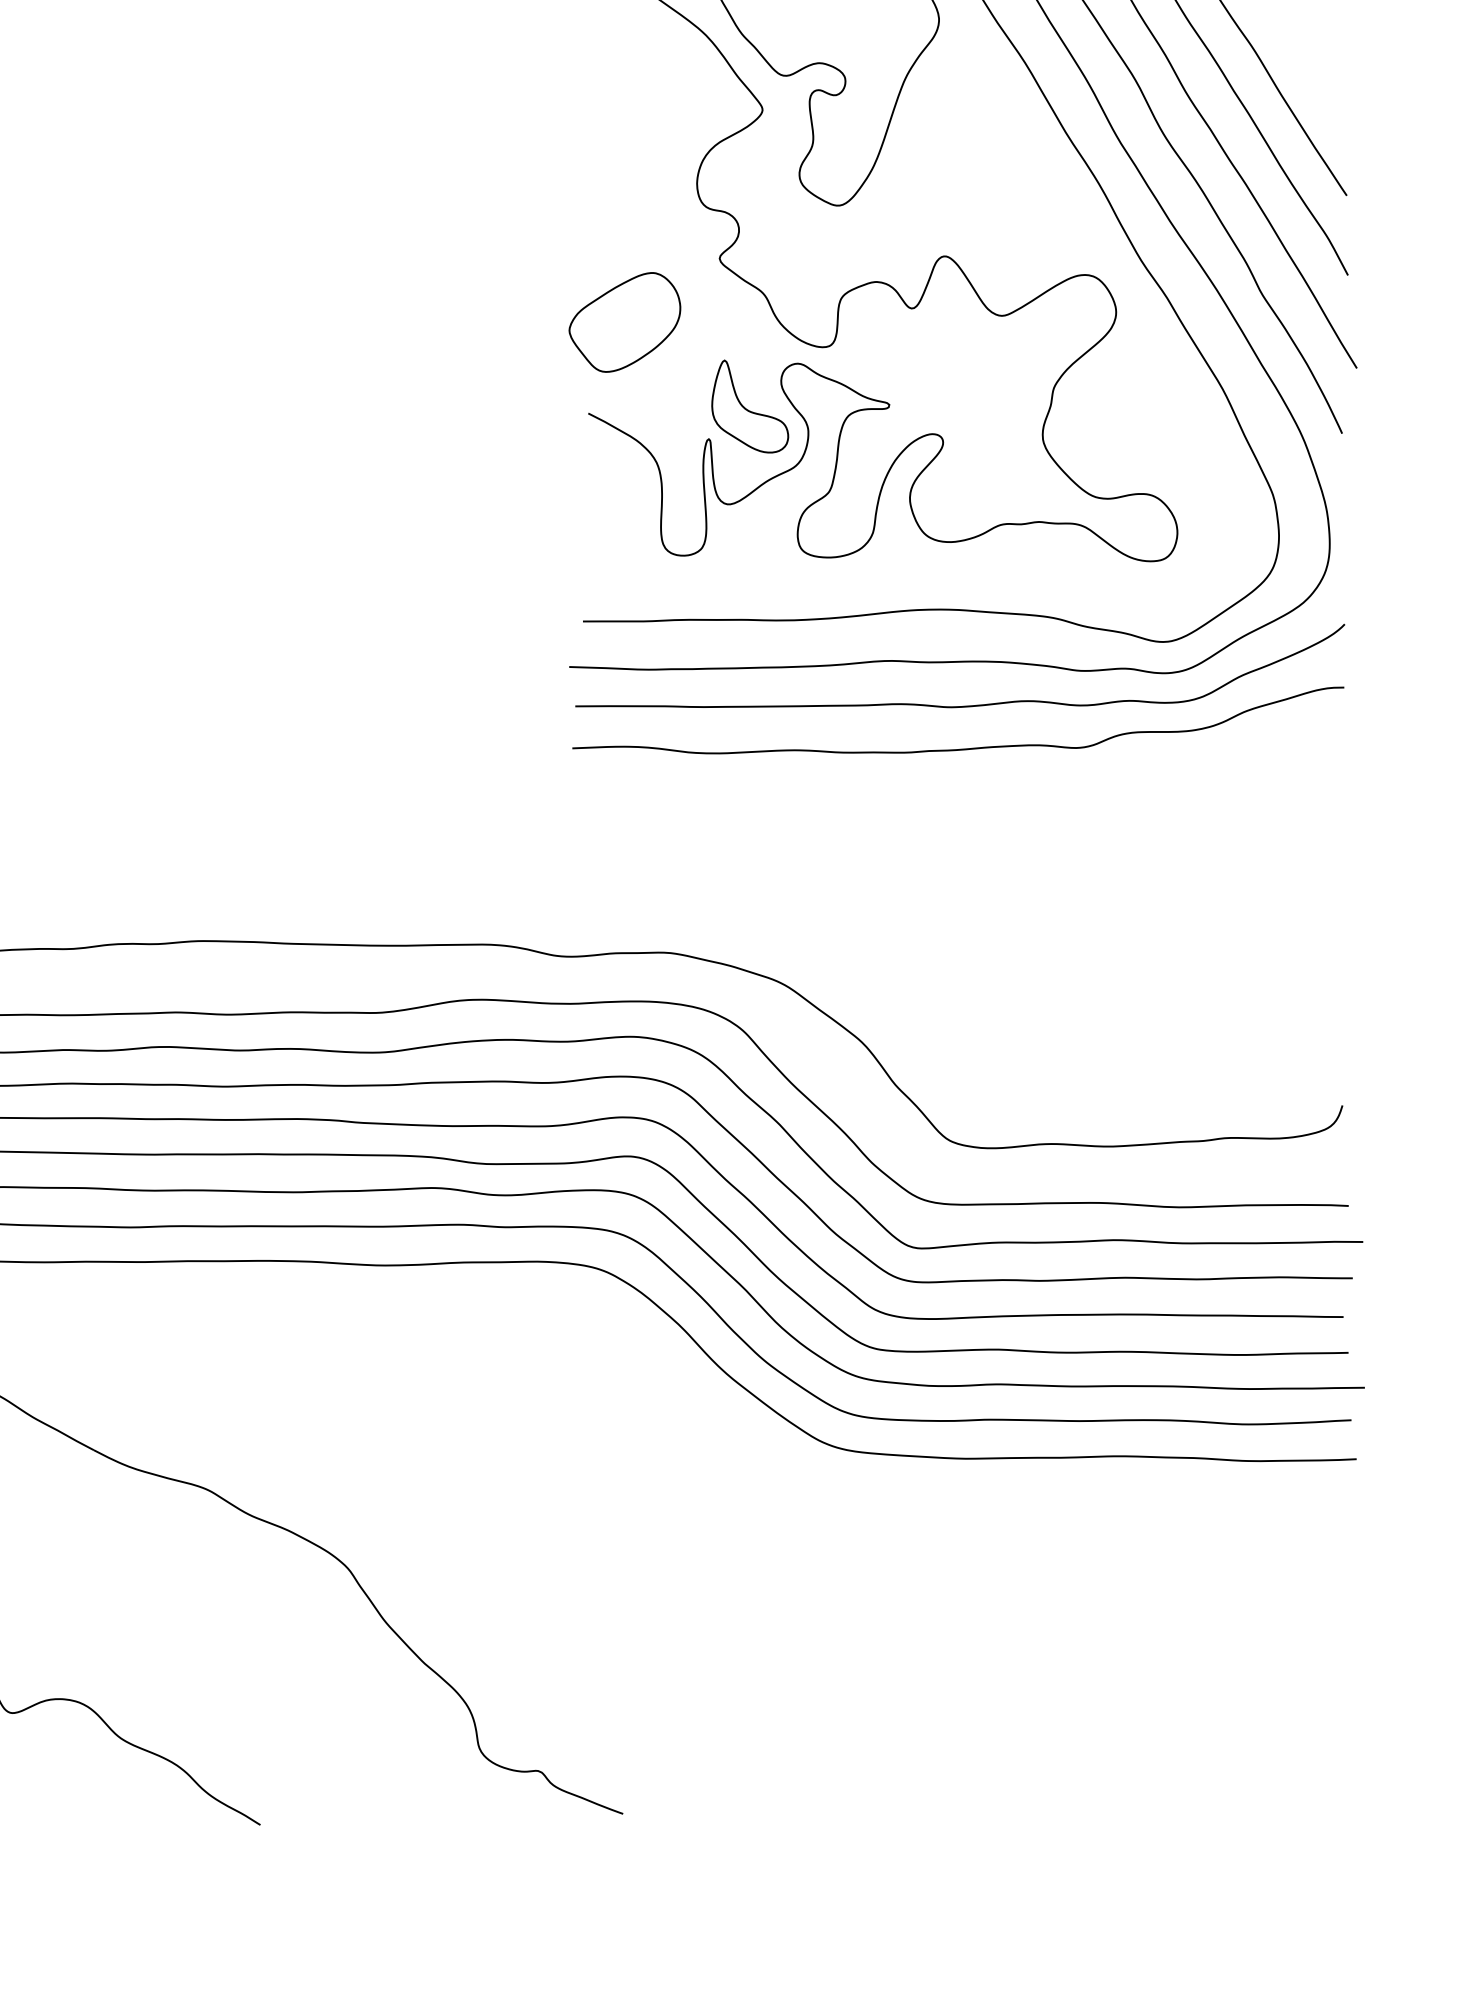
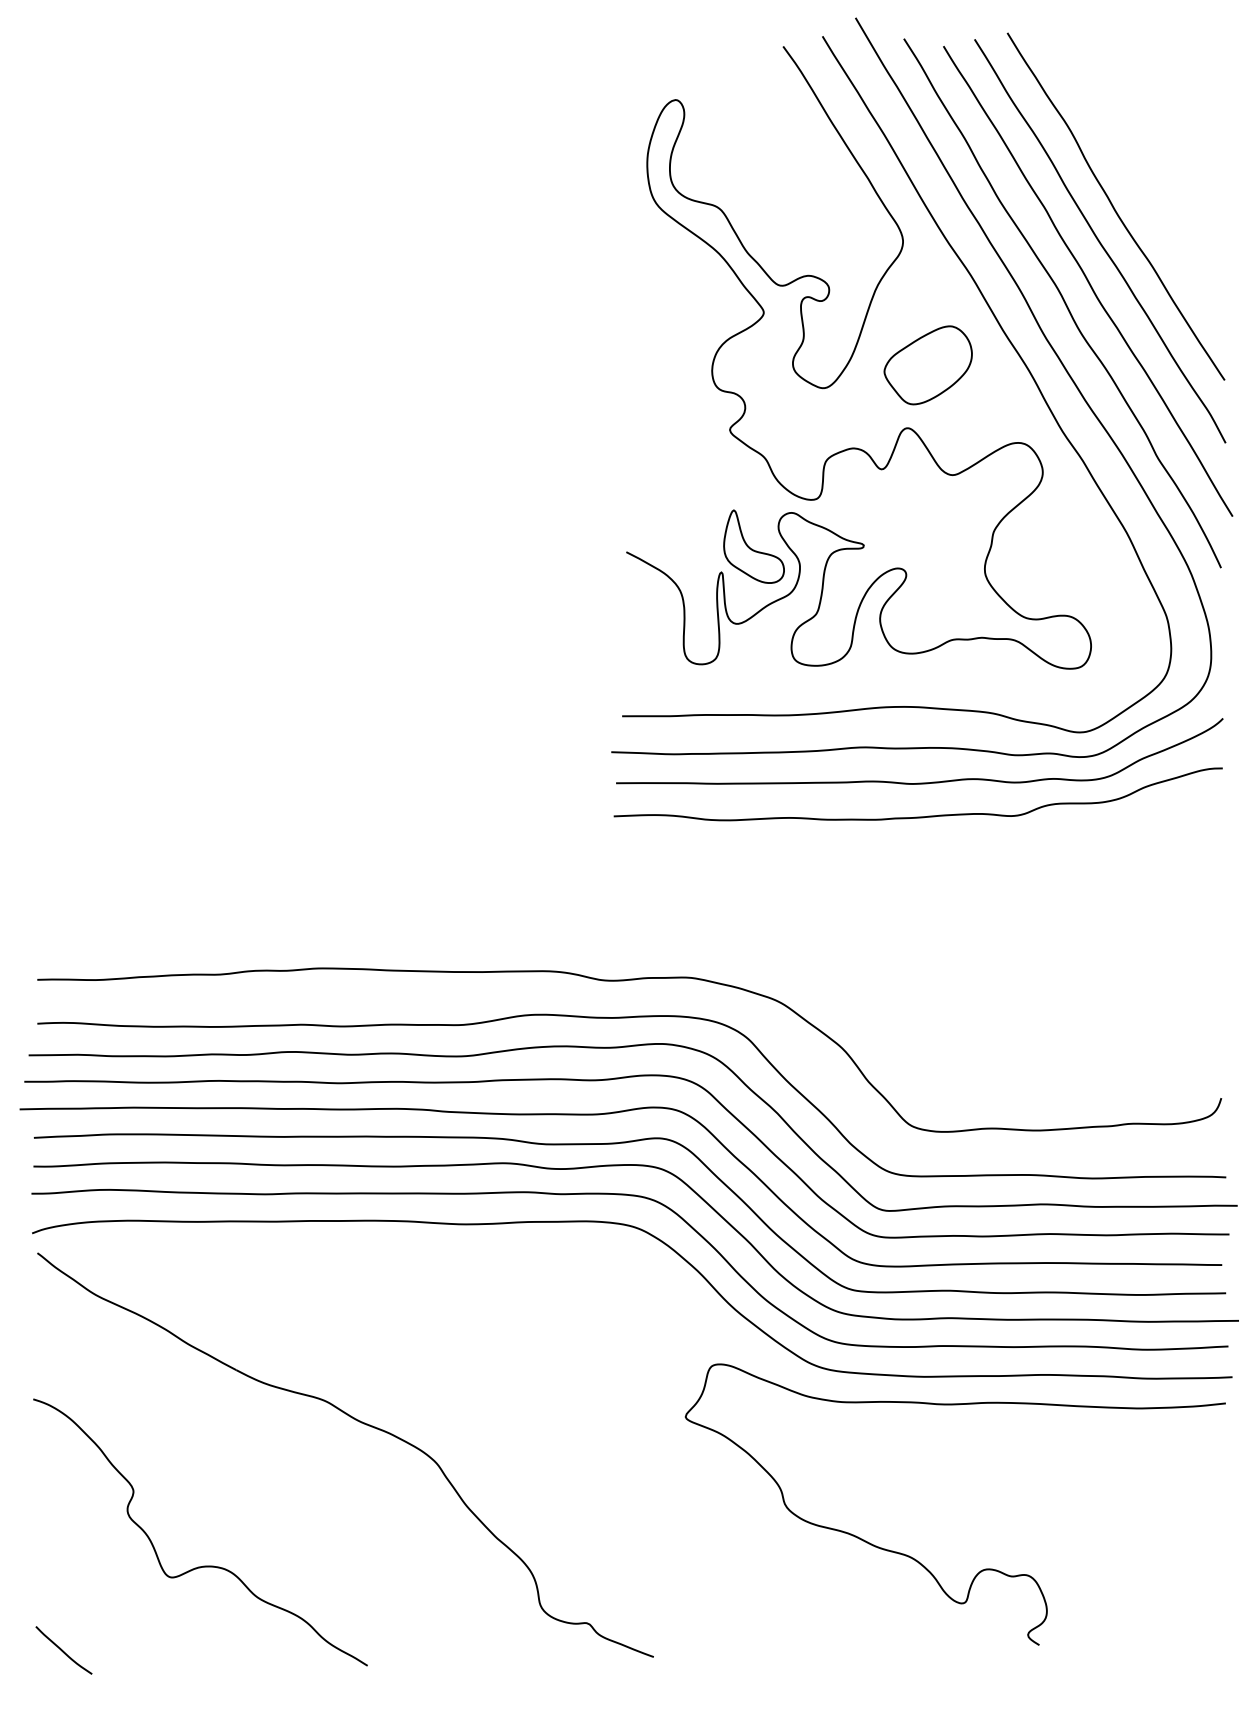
part: (624, 322) -> (927, 365), moved
curve: (956, 1690) -> (916, 1559), added

